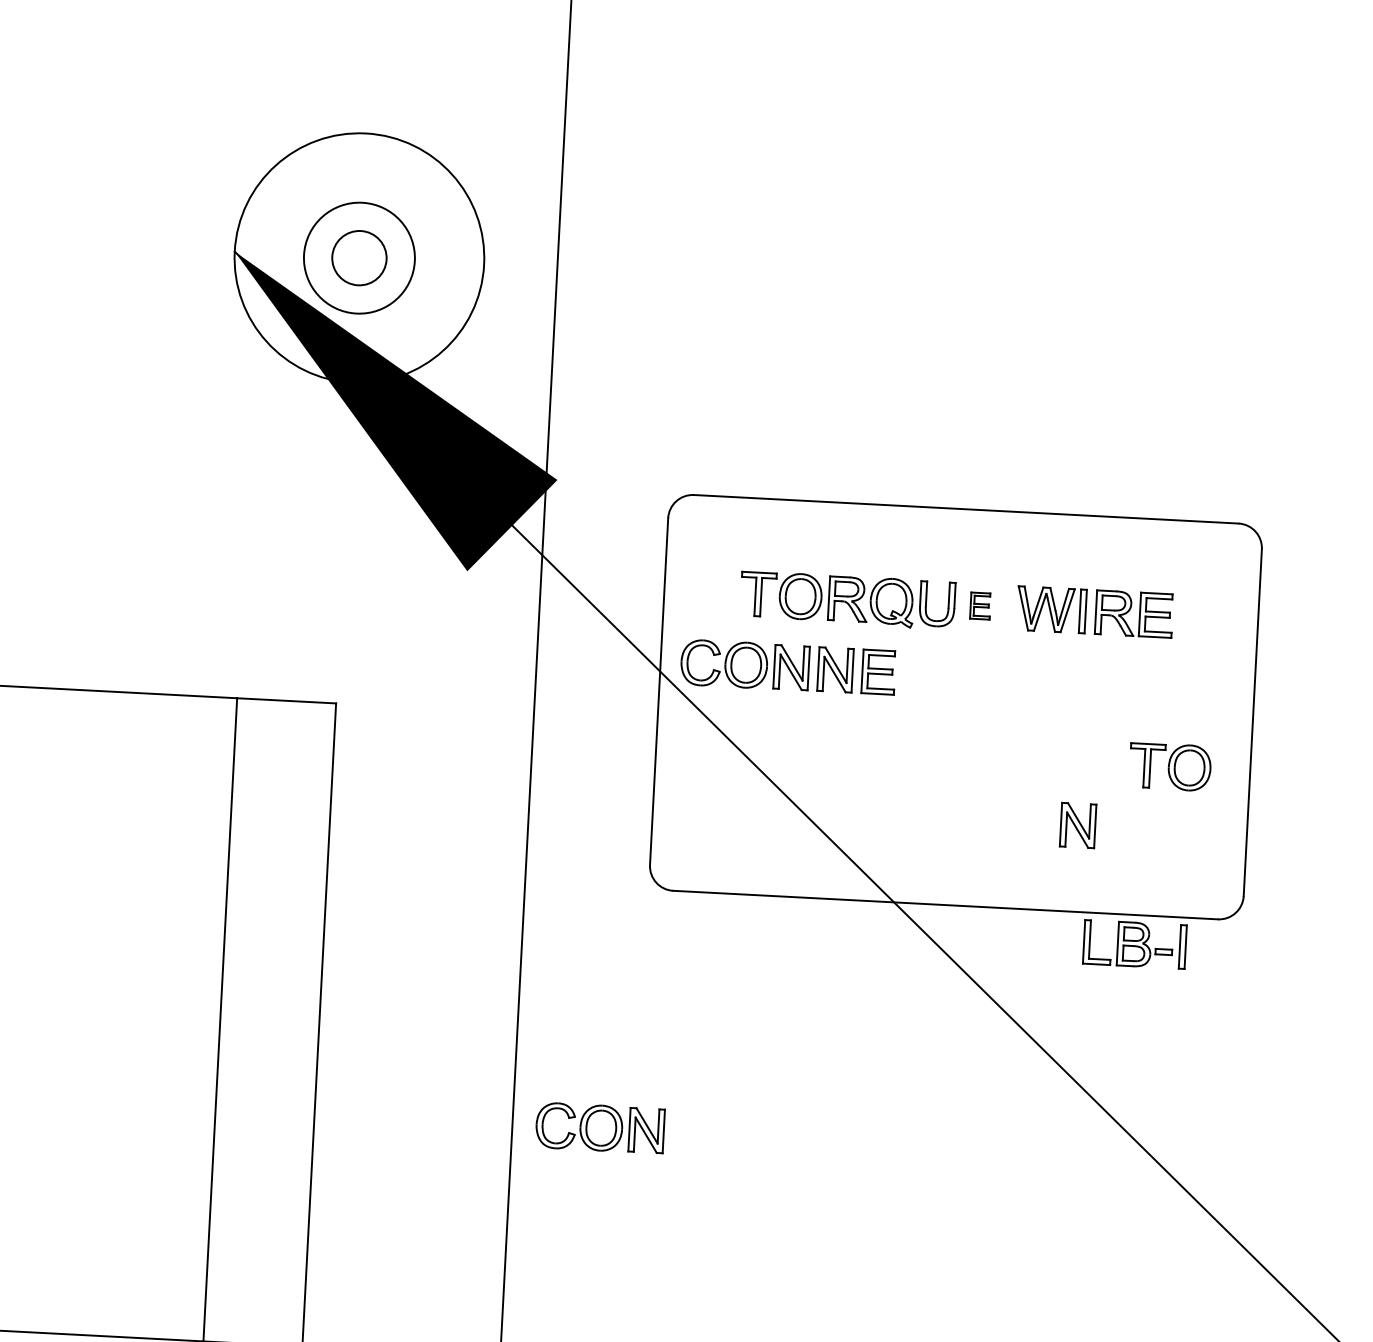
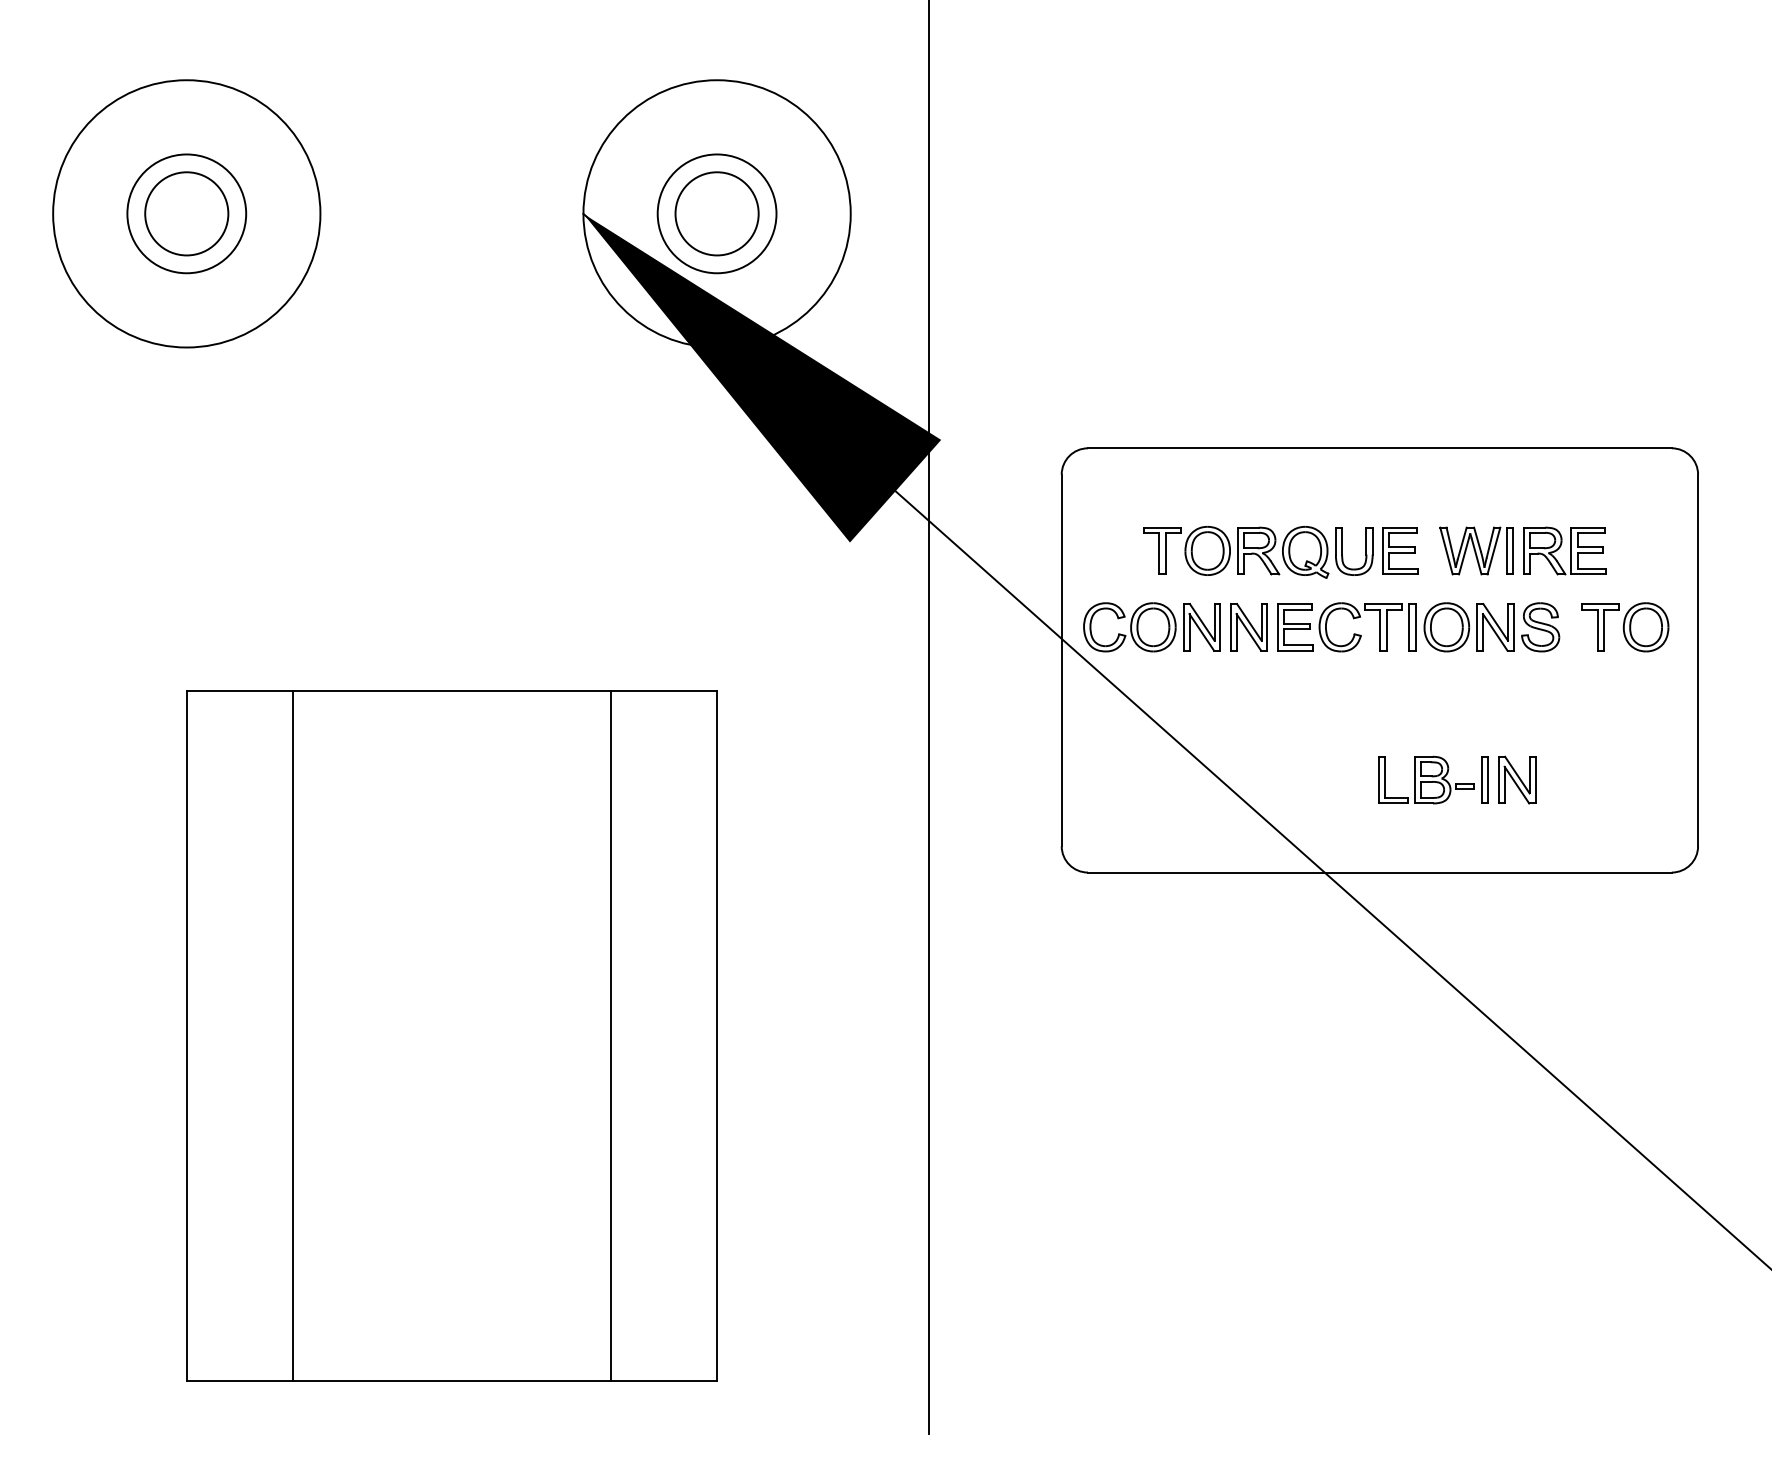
circle: (358, 257) -> (716, 213), size x1.43
part: (980, 605) -> (1400, 550), size x1.67
part: (1013, 679) -> (1439, 627), added
part: (1170, 767) -> (1625, 627), moved
part: (1134, 943) -> (1433, 779), moved
part: (599, 1128) -> (1022, 1130), removed

